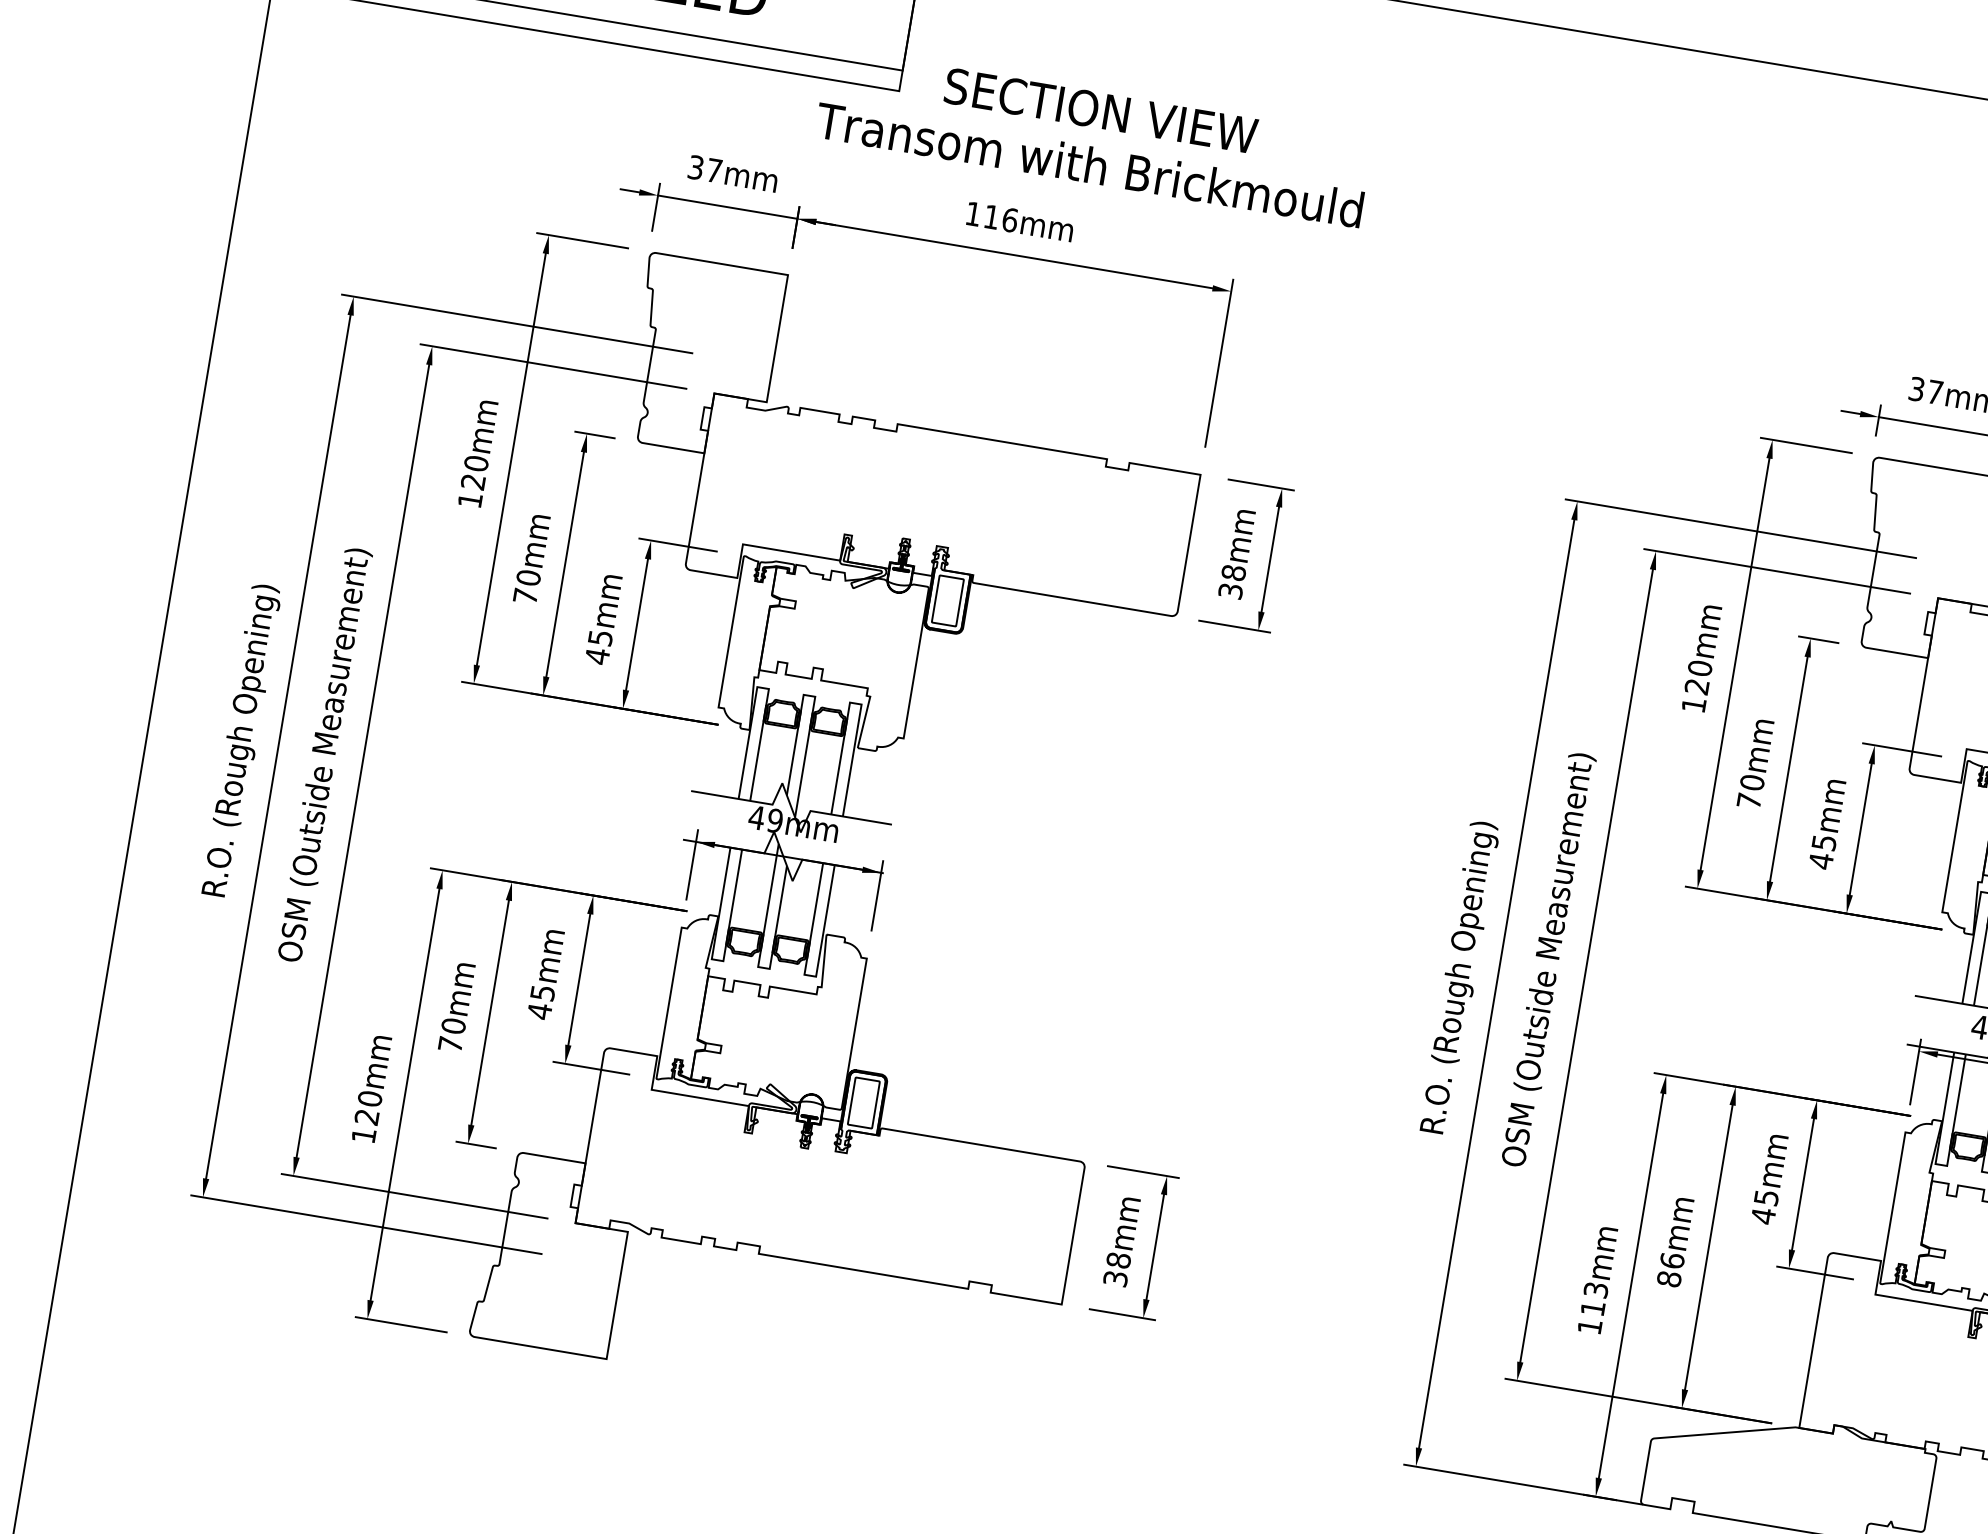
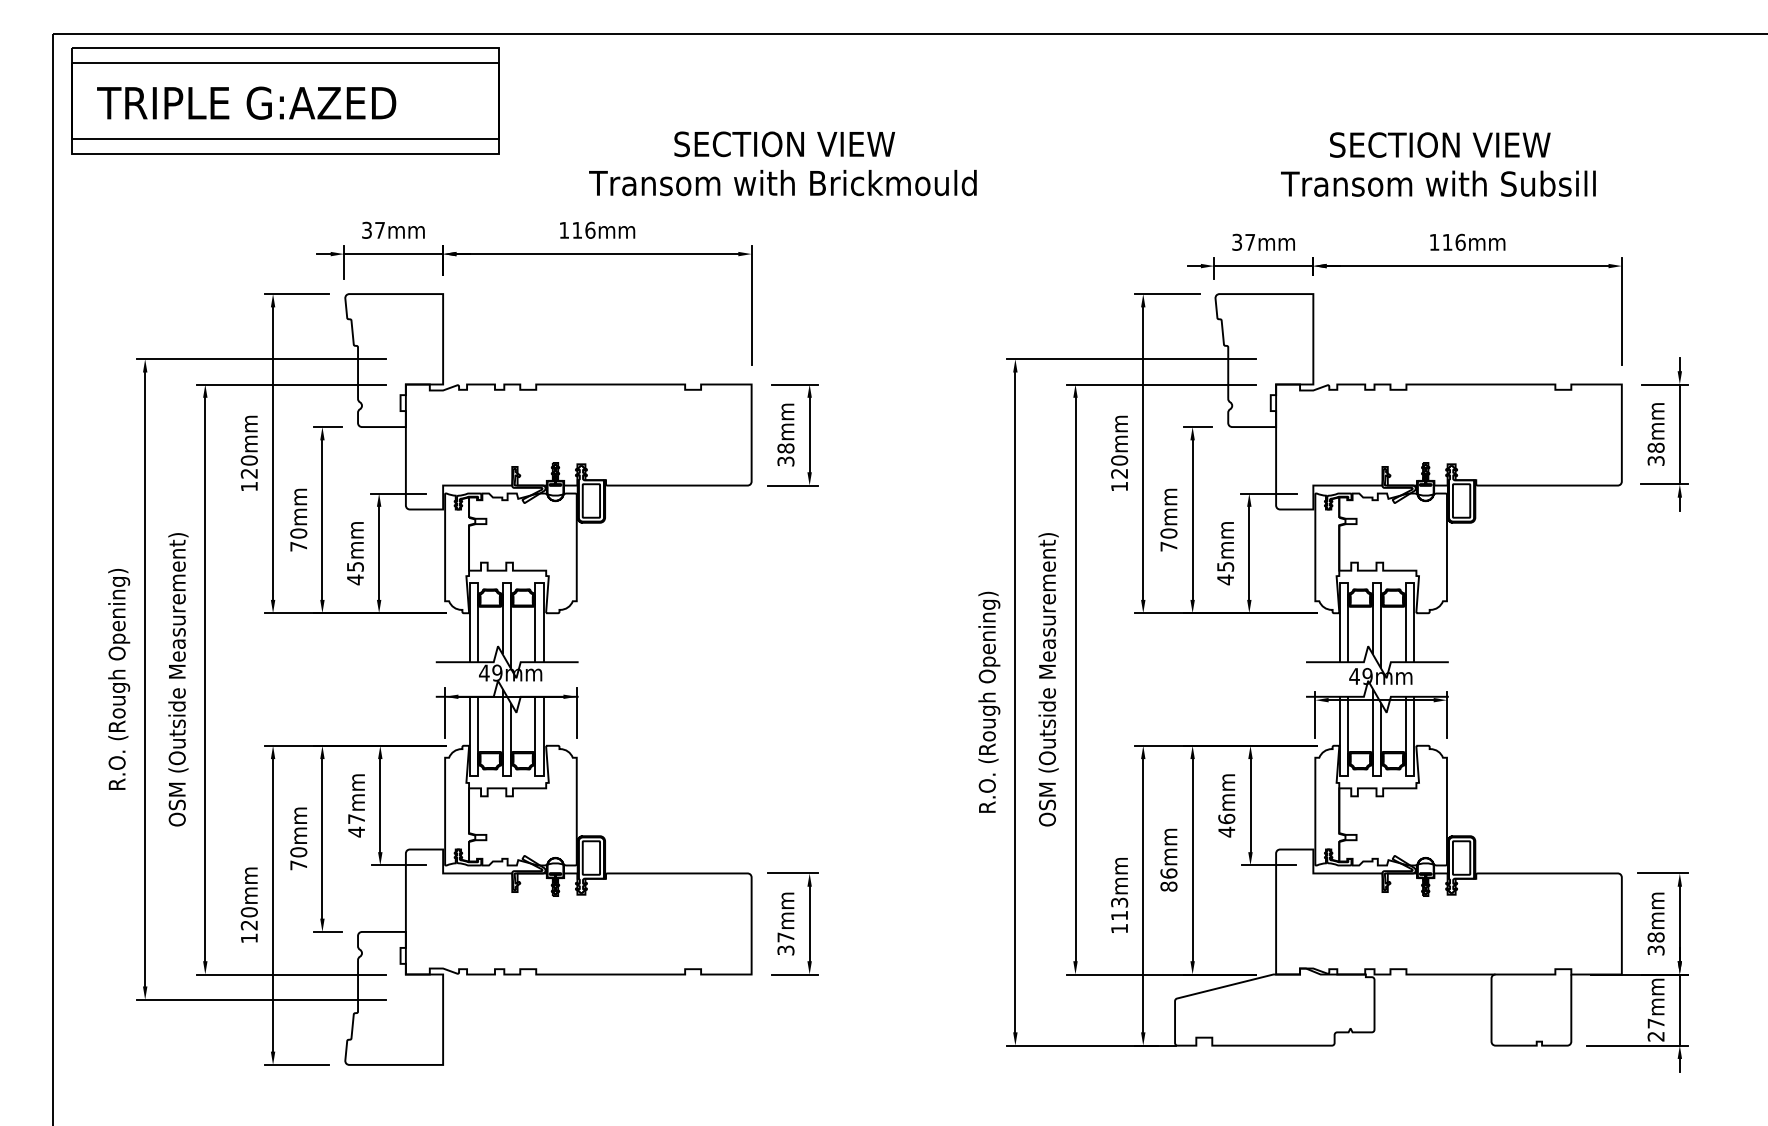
text: (1093, 137) -> (782, 163), moved
text: (542, 992) -> (356, 818), 45mm -> 47mm
text: (1766, 1196) -> (1226, 818), 45mm -> 46mm
text: (1118, 1260) -> (785, 937), 38mm -> 37mm

